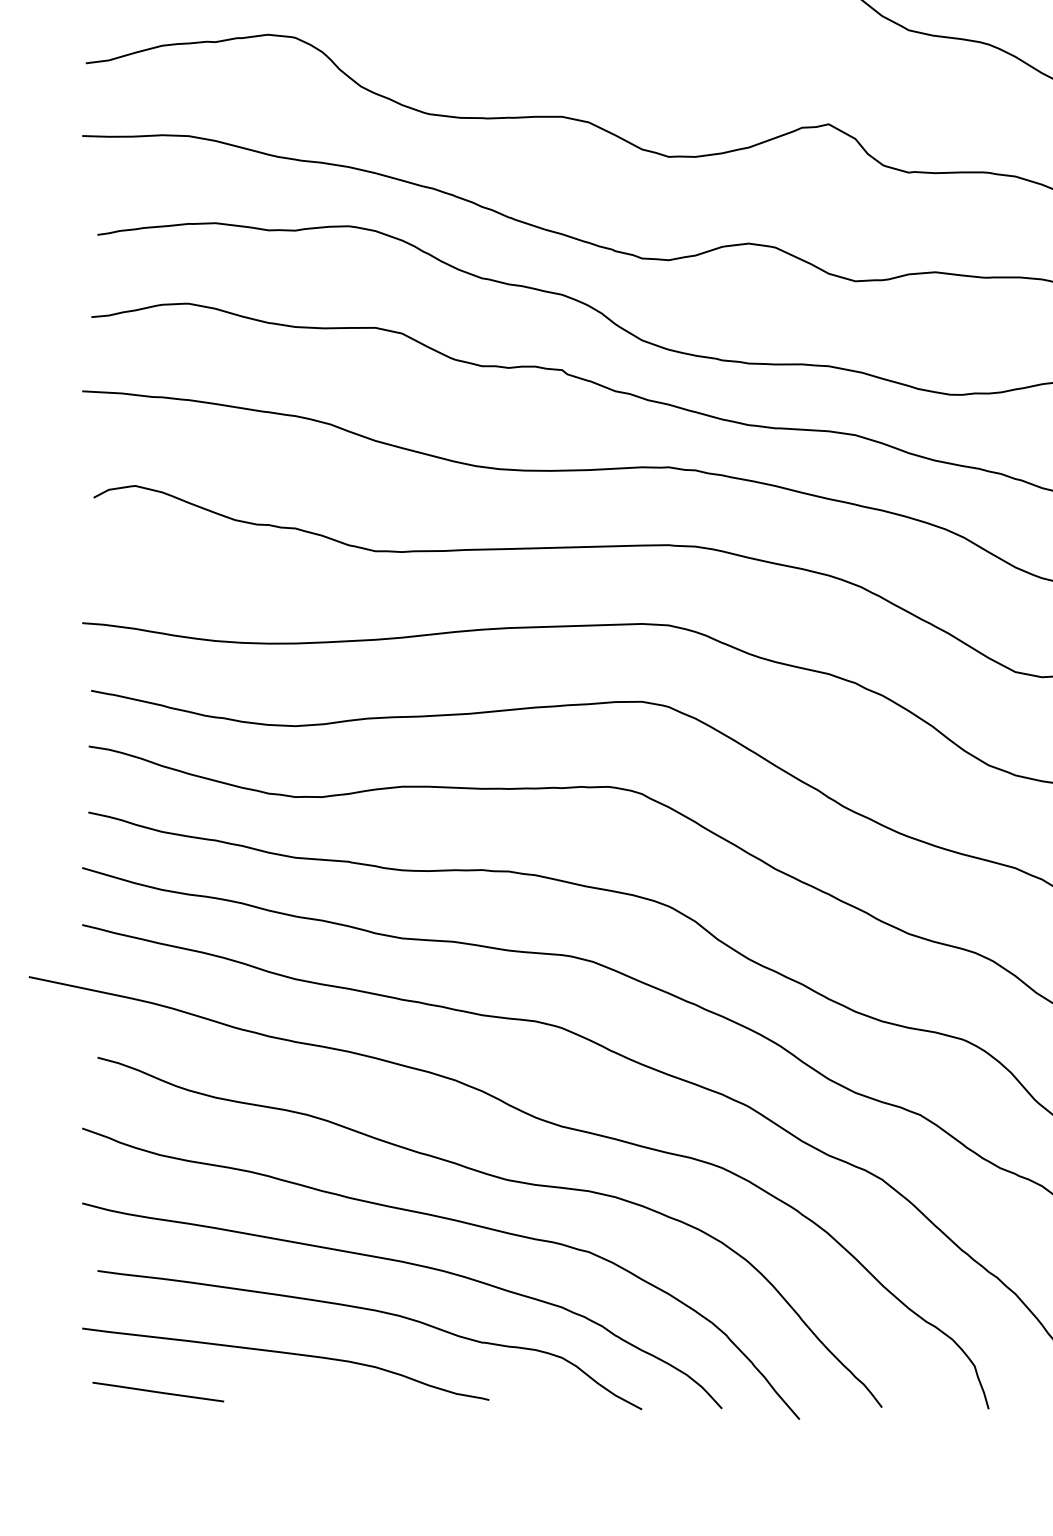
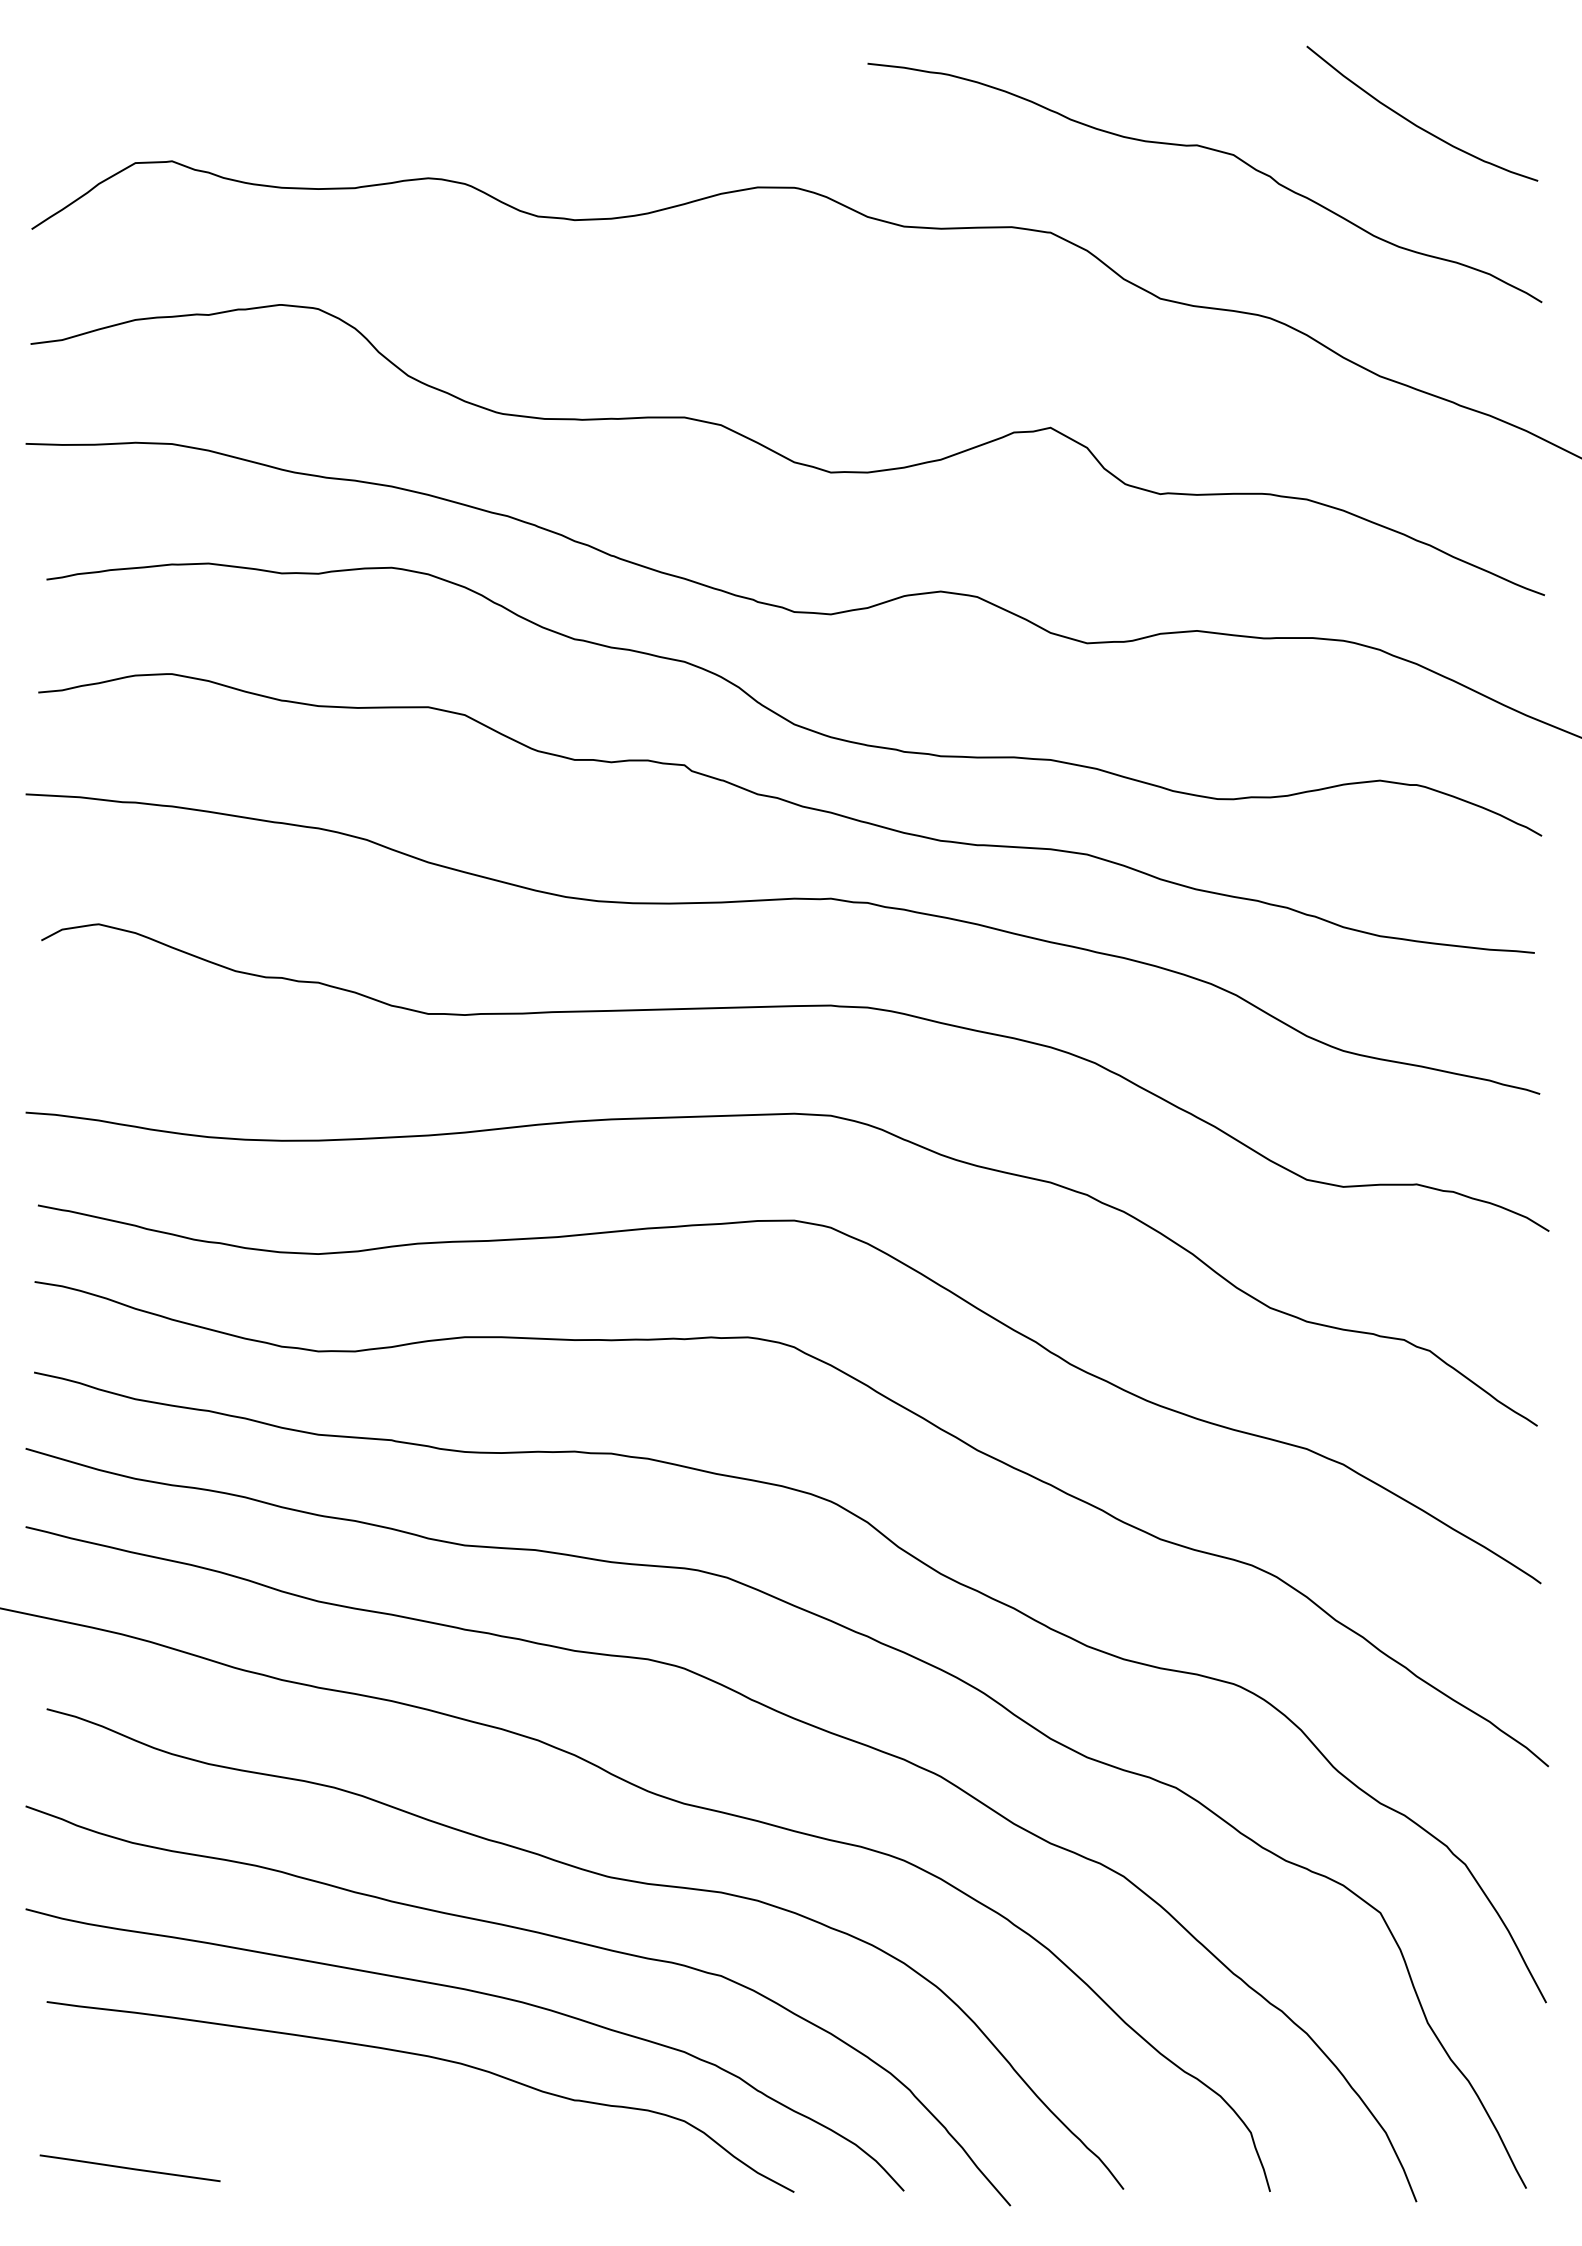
curve: (285, 1353) -> (304, 2115), removed

